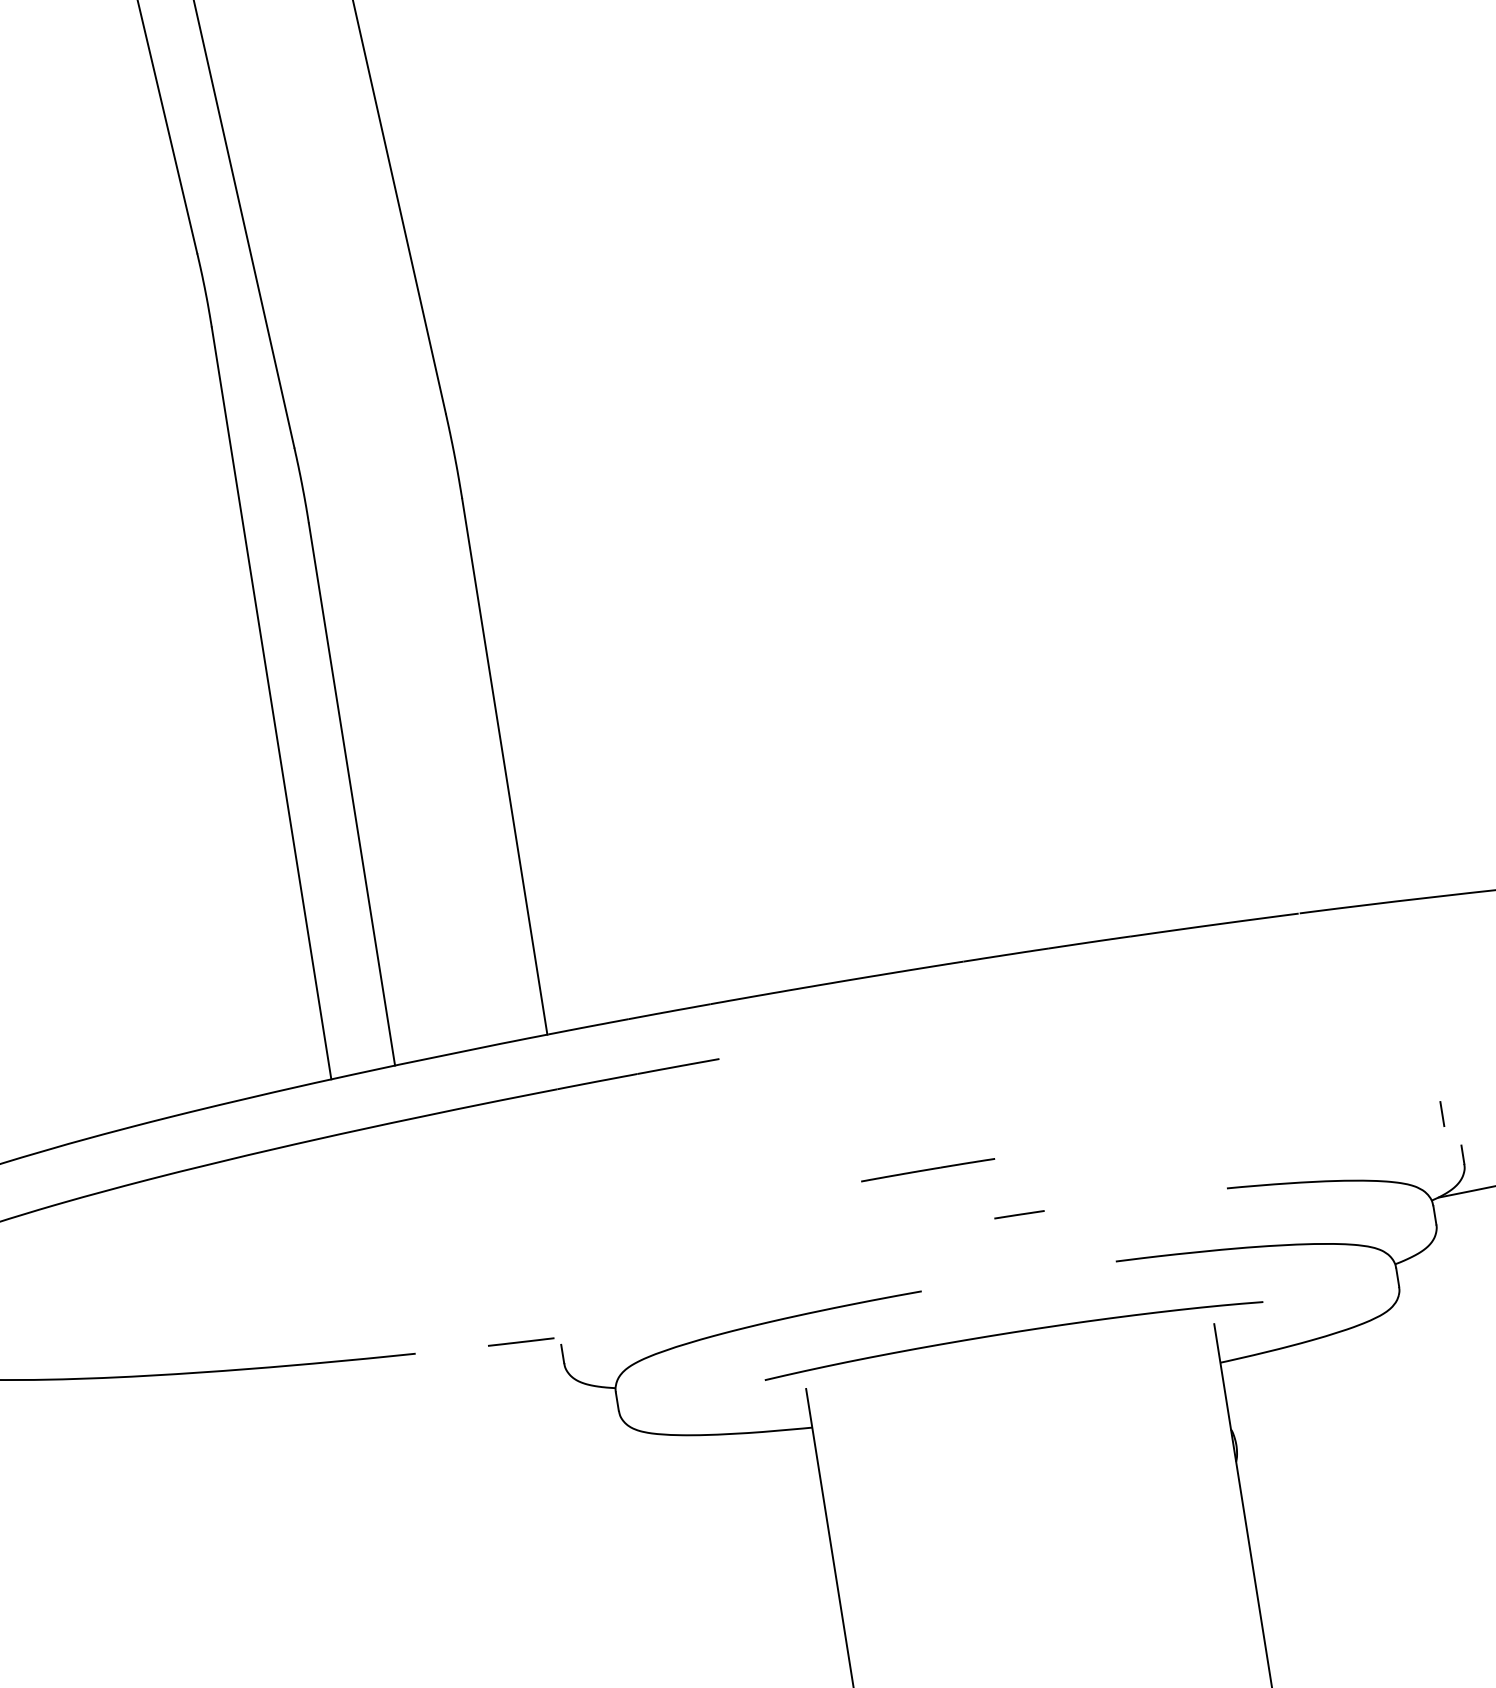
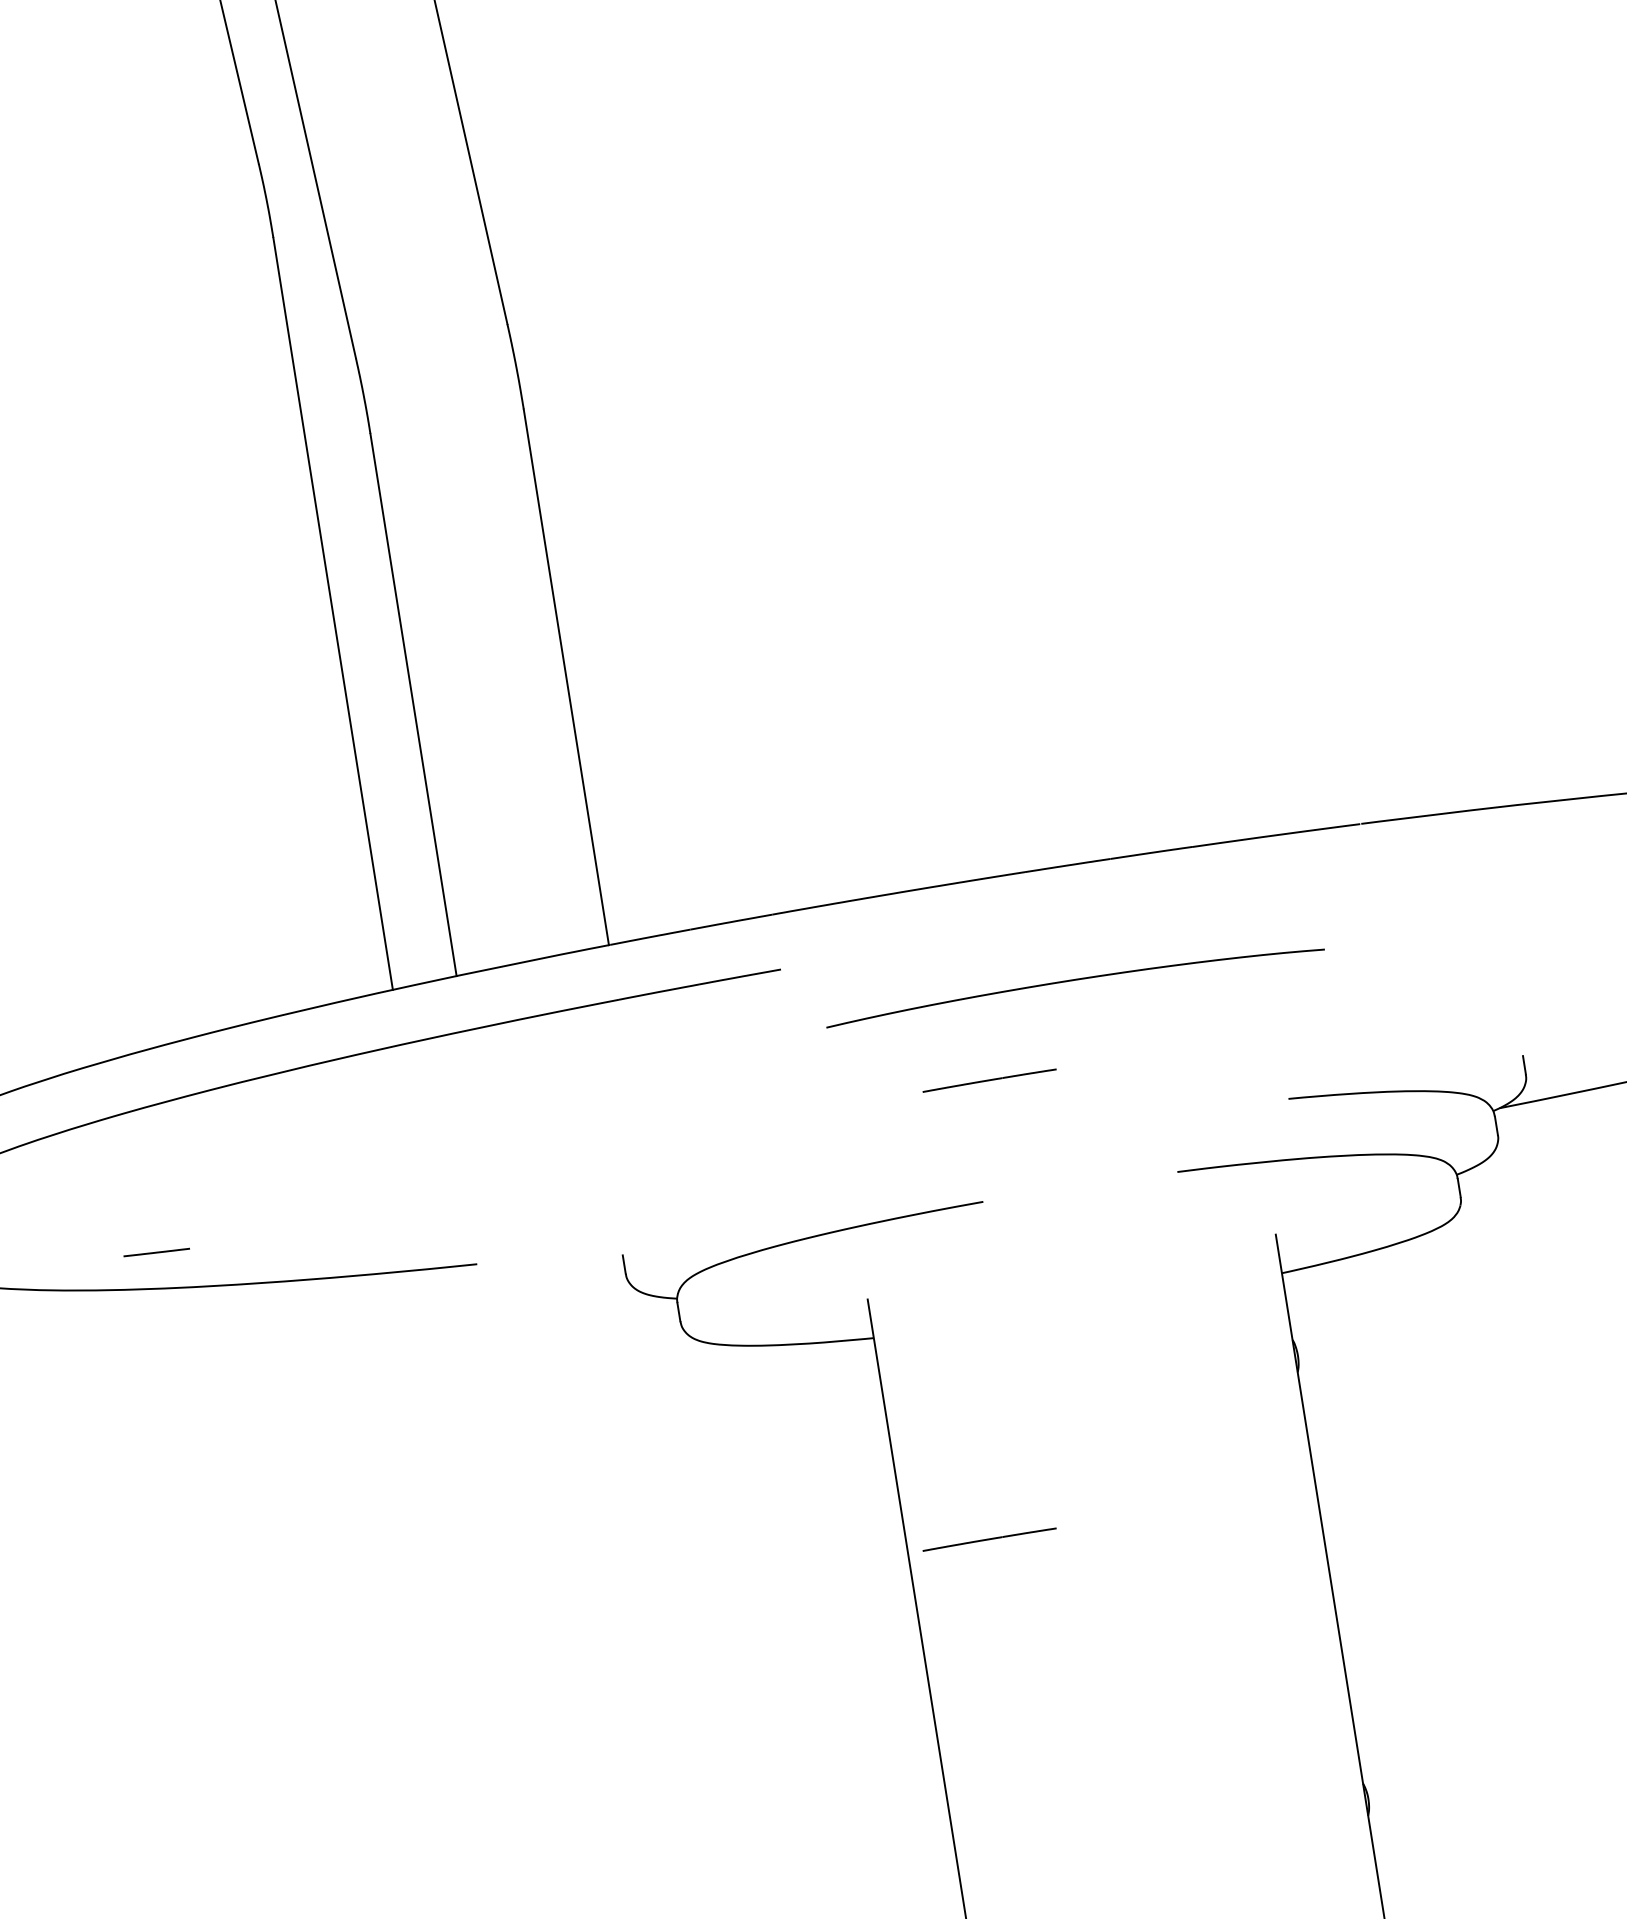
line: (1441, 1114) -> (1503, 1024), removed
line: (1018, 1214) -> (1080, 1124), removed
curve: (1010, 1334) -> (1072, 981), moved
line: (520, 1342) -> (156, 1252), moved
line: (927, 1629) -> (989, 1539), added

